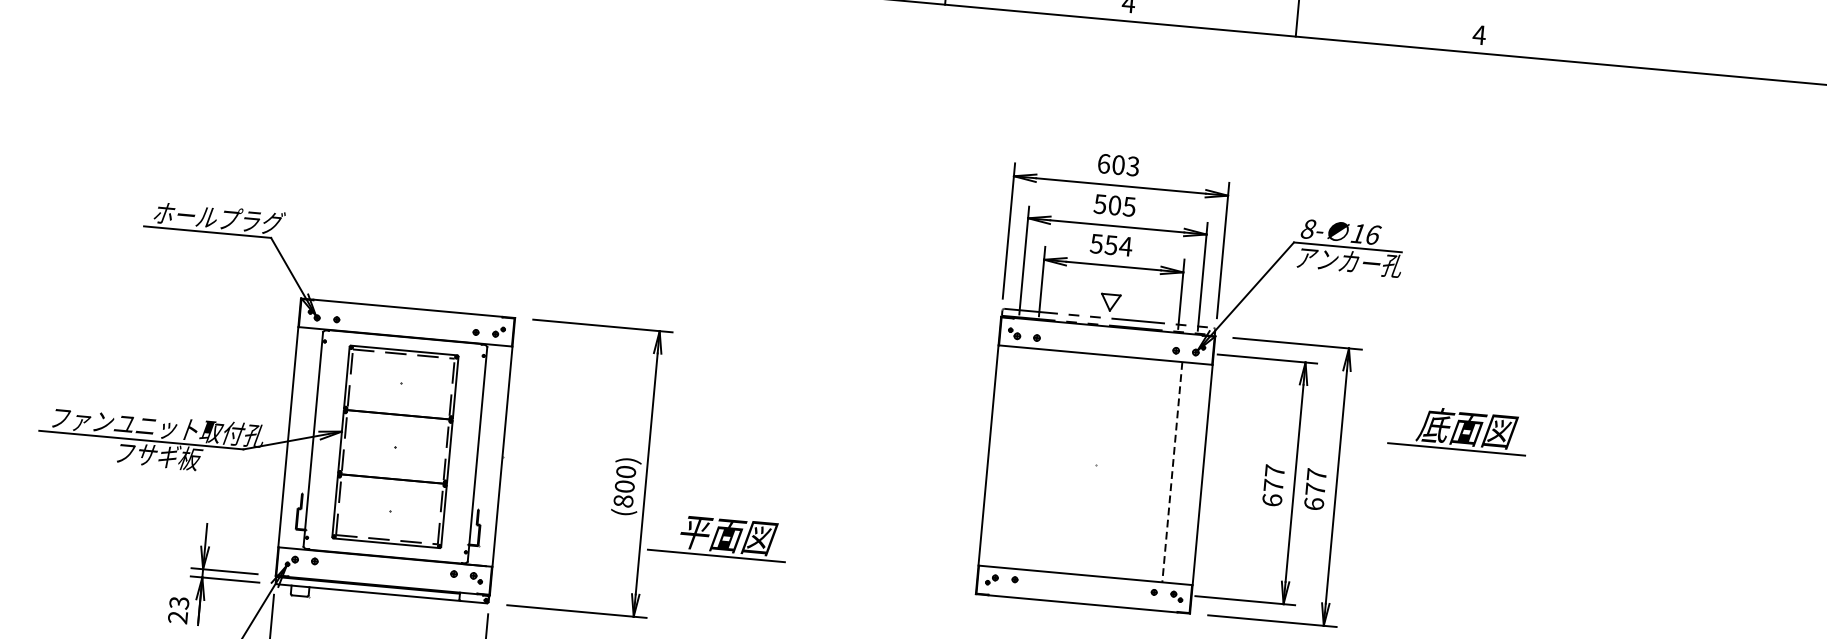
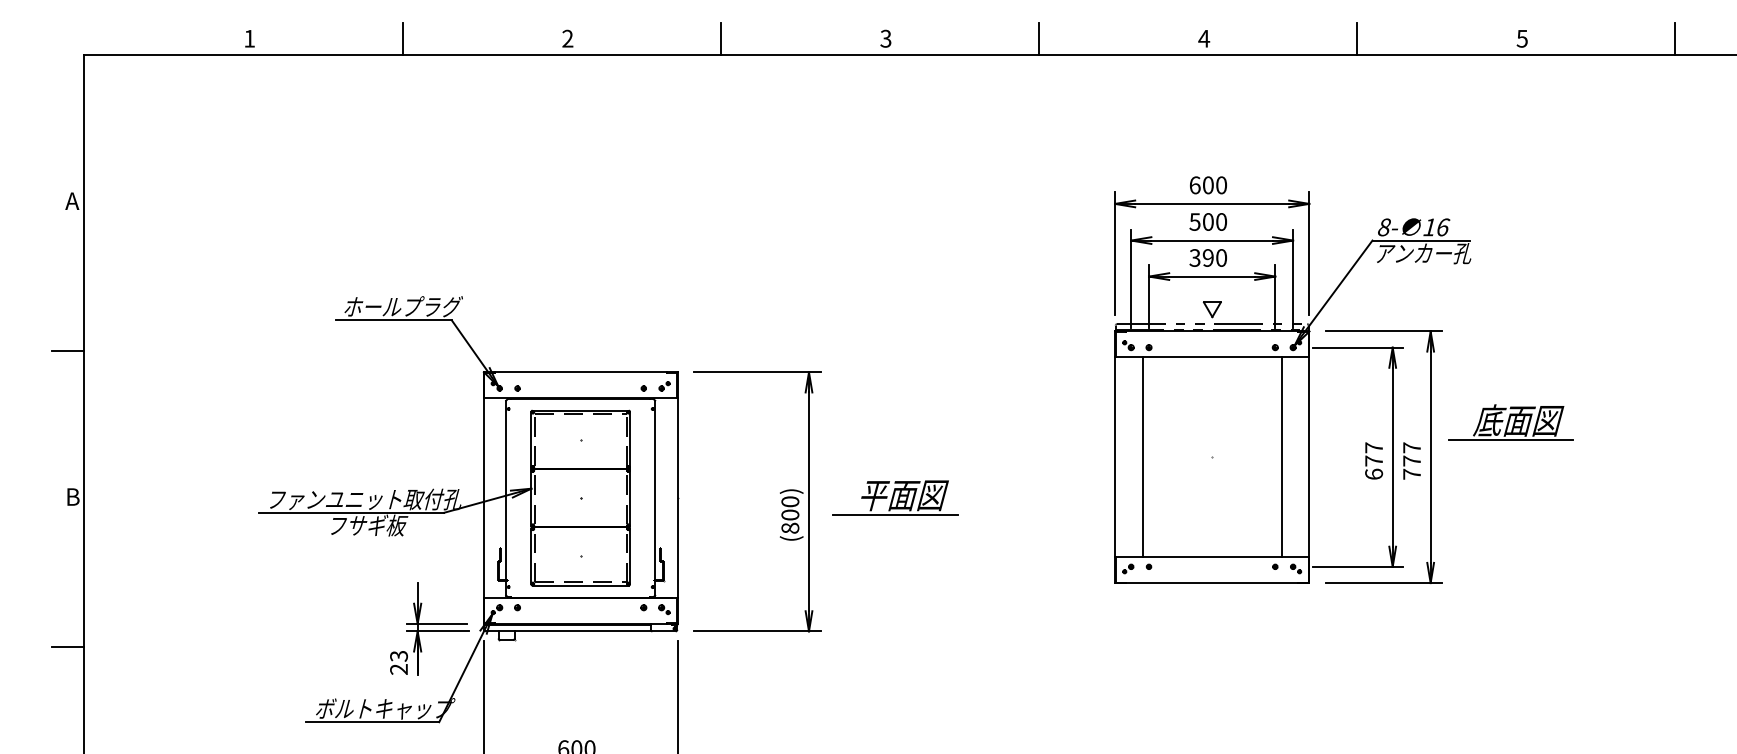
text: (1479, 34) -> (1522, 38), 4 -> 5
line: (1648, 50) -> (1675, 38), added
text: (1133, 166) -> (1221, 185), 603 -> 600
text: (1129, 206) -> (1221, 221), 505 -> 500
text: (1111, 244) -> (1208, 257), 554 -> 390
part: (1458, 429) -> (1510, 422), moved
line: (1018, 458) -> (1142, 457), added
line: (1171, 472) -> (1281, 457), dashed -> solid
text: (1313, 503) -> (1411, 473), 677 -> 777
part: (718, 536) -> (895, 497), moved

